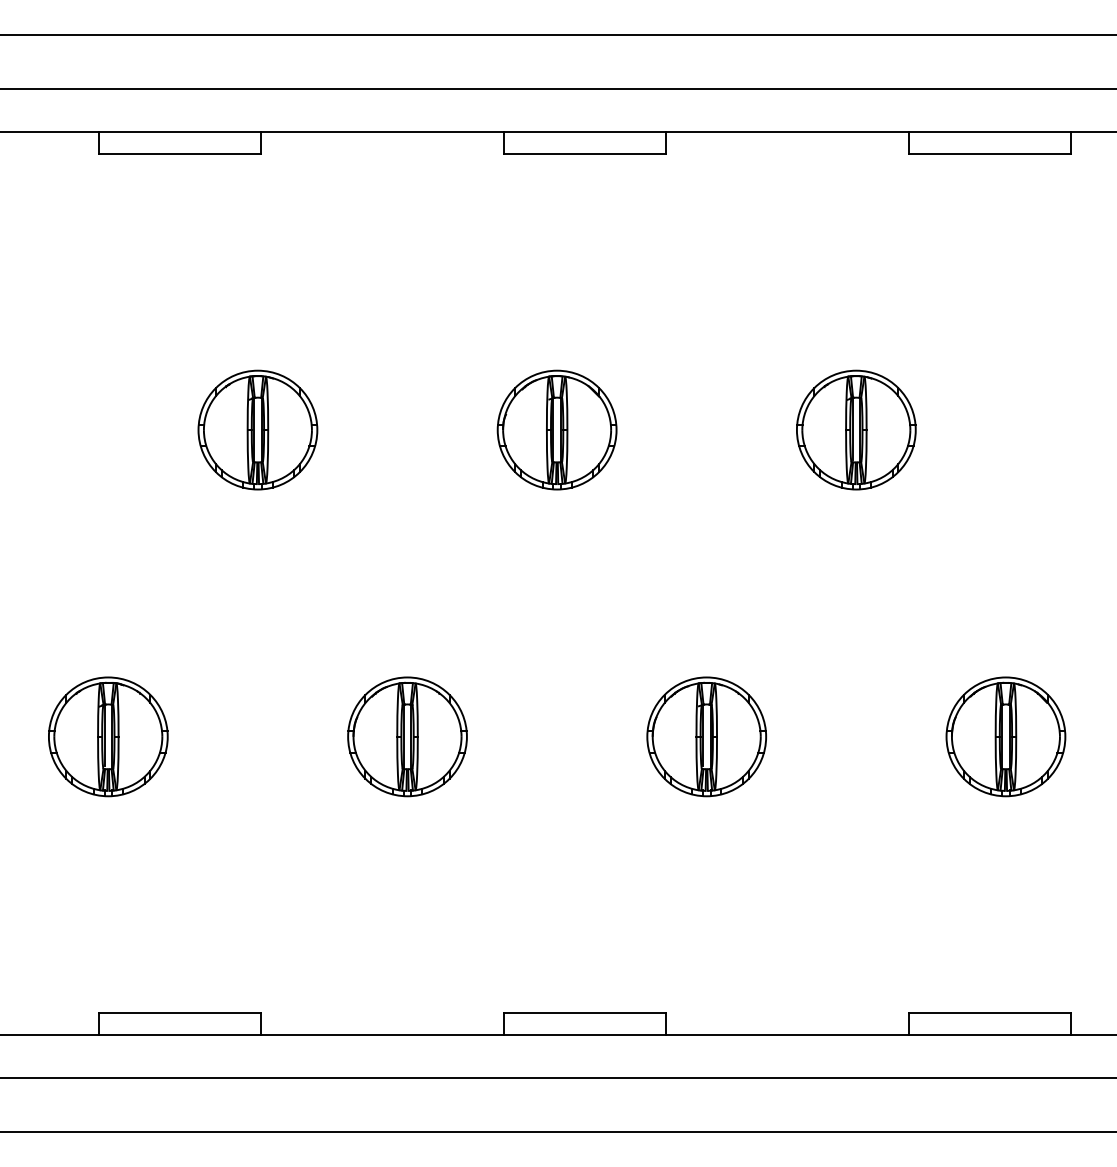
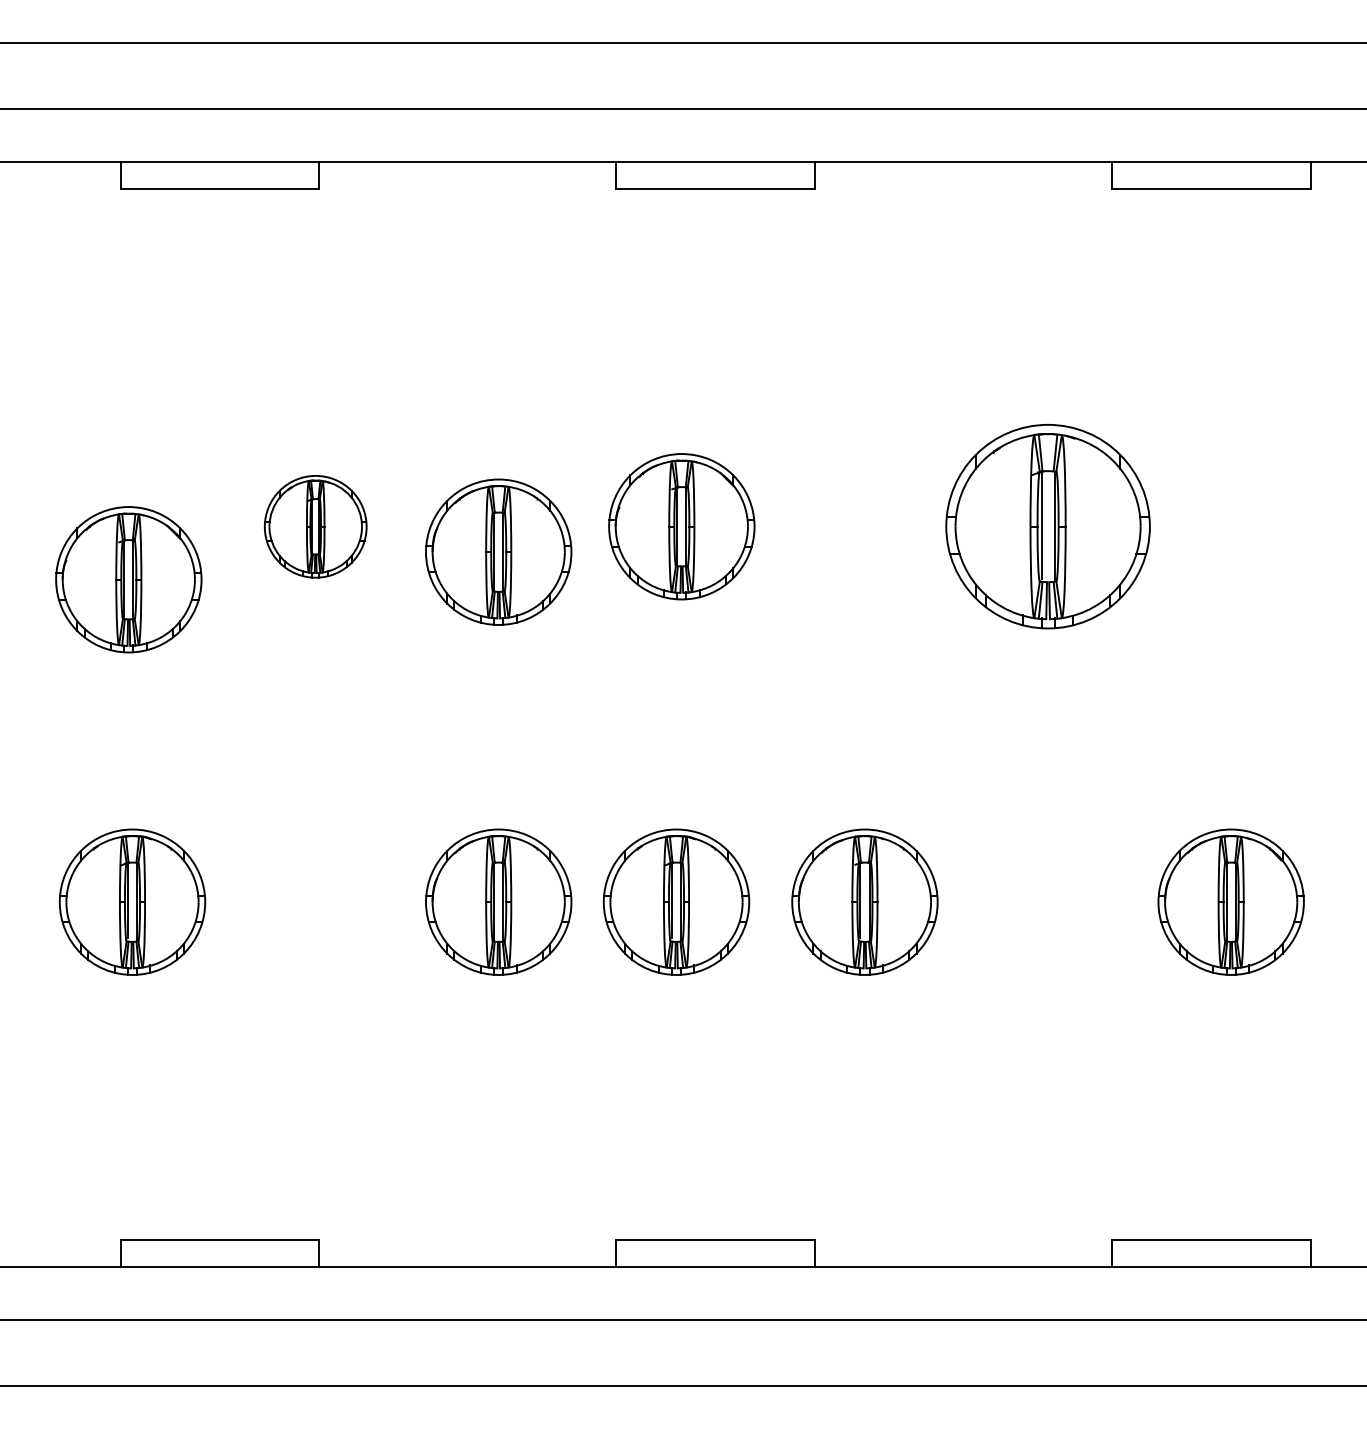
part: (257, 429) -> (315, 526), size x0.7
part: (855, 429) -> (1047, 526), size x1.4
part: (407, 450) -> (498, 551), added
part: (105, 473) -> (128, 579), added
part: (552, 736) -> (676, 901), added

